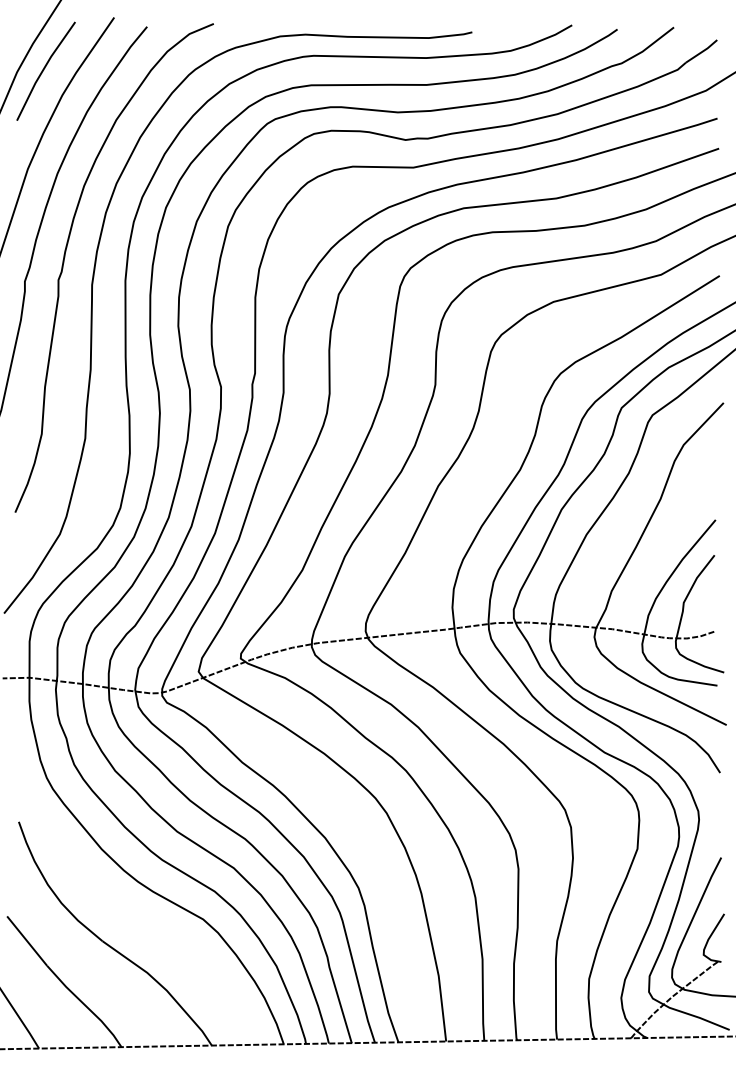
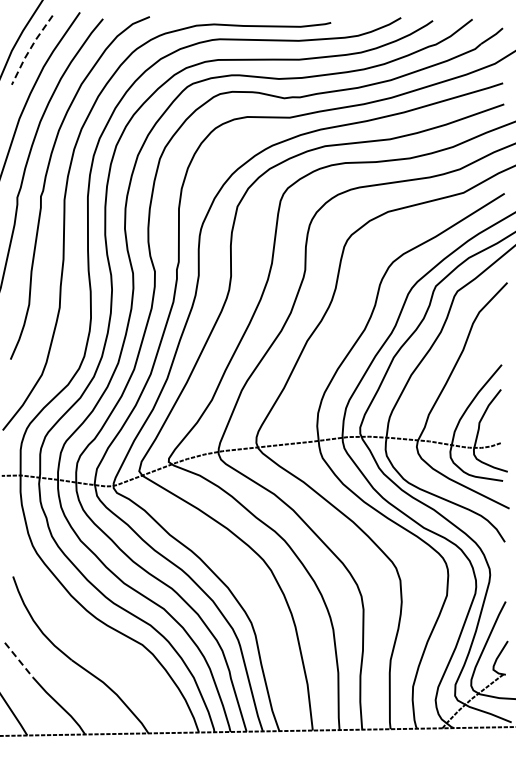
line: (43, 70) -> (30, 49), solid -> dashed
line: (27, 941) -> (19, 660), solid -> dashed

